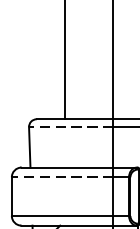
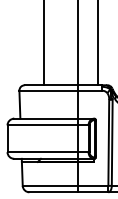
line: (71, 126) -> (48, 90), dashed -> solid
line: (62, 177) -> (42, 125), dashed -> solid

